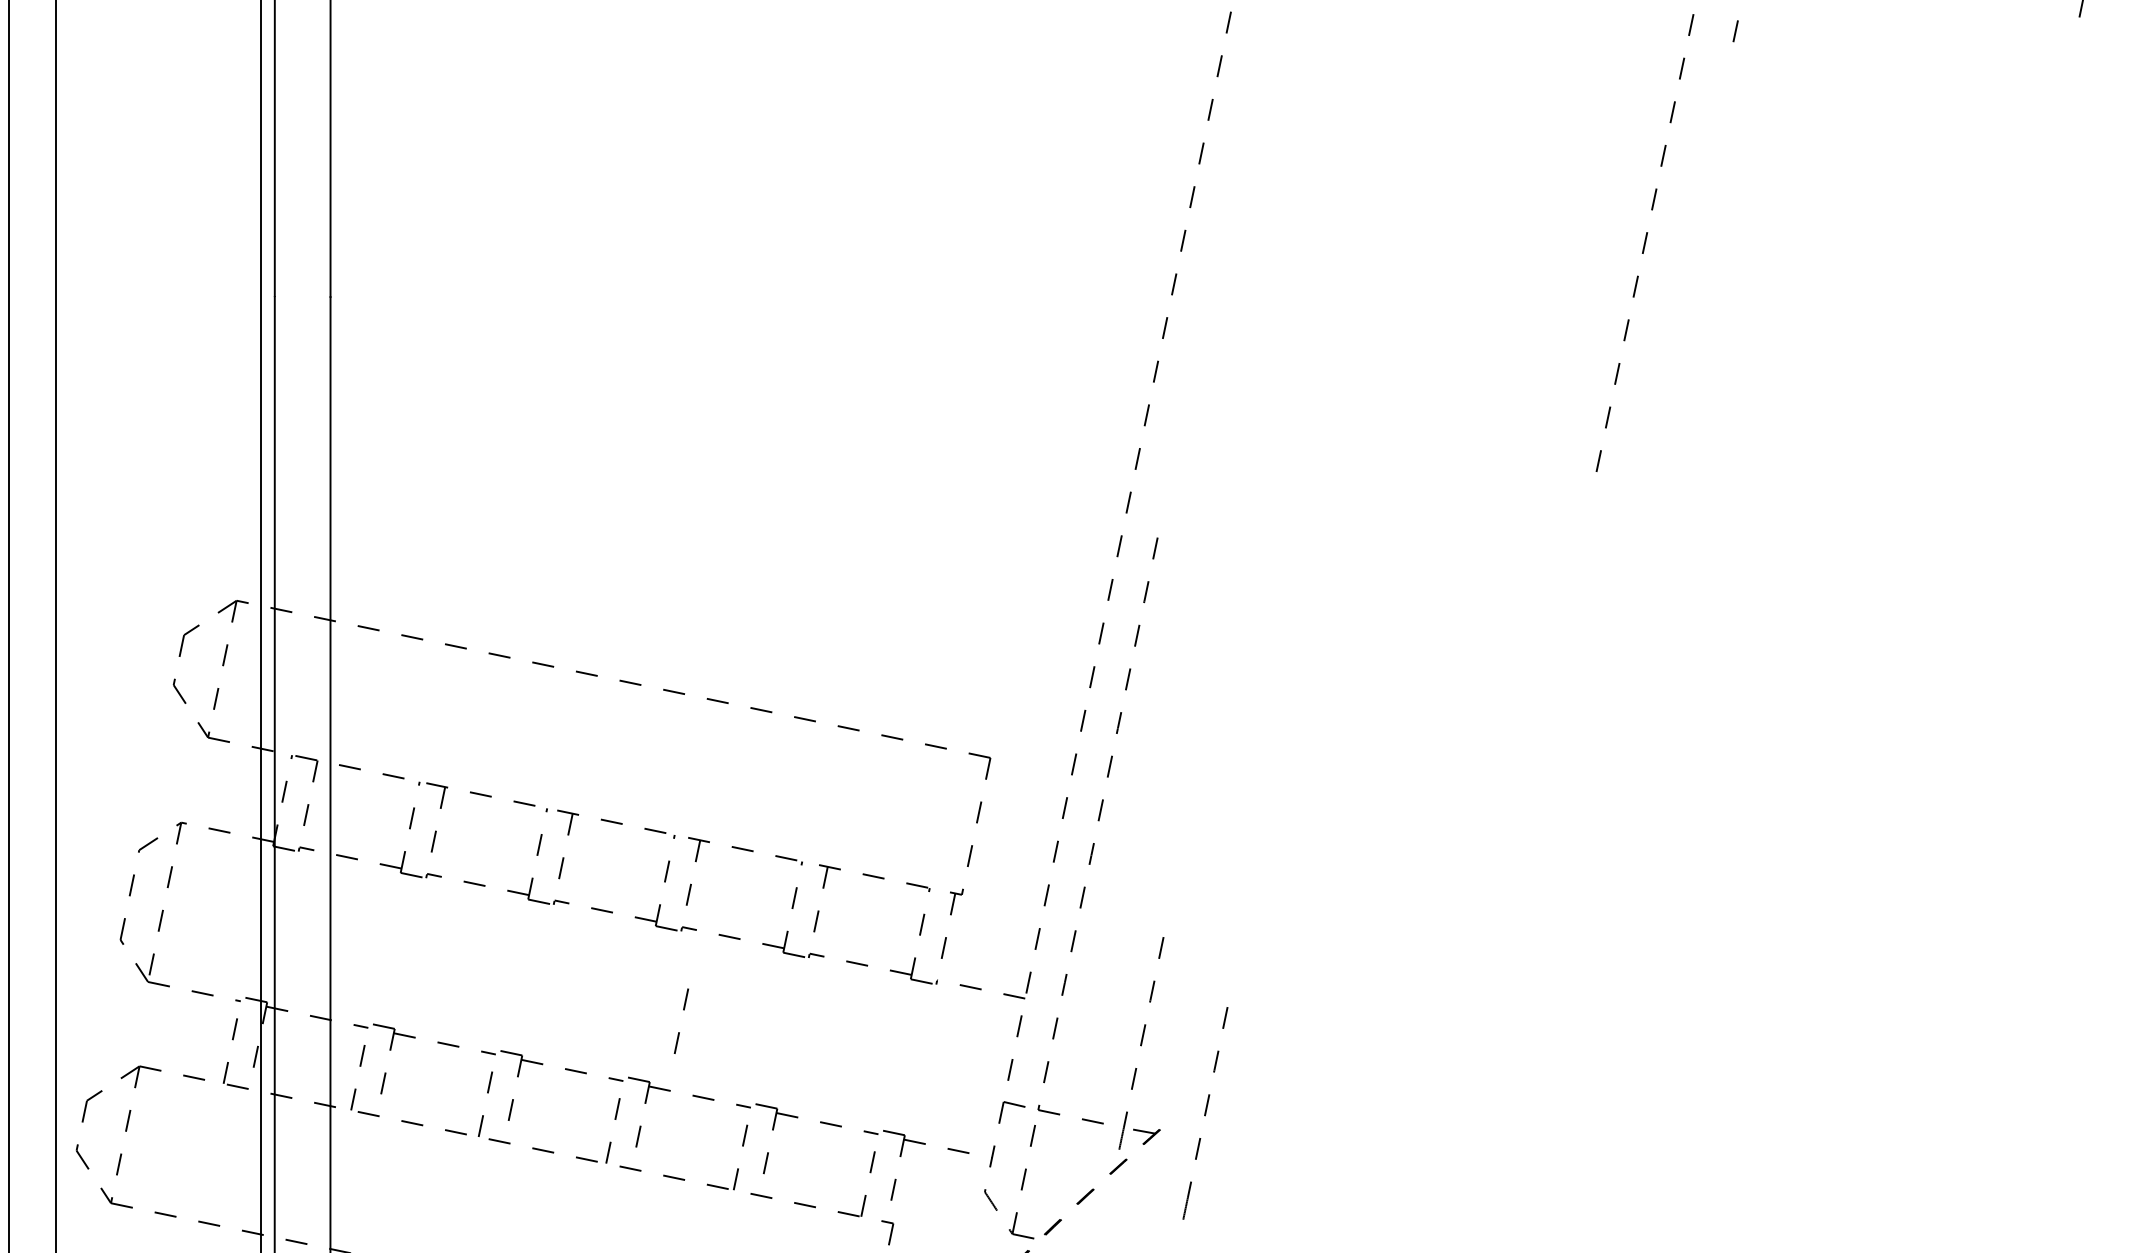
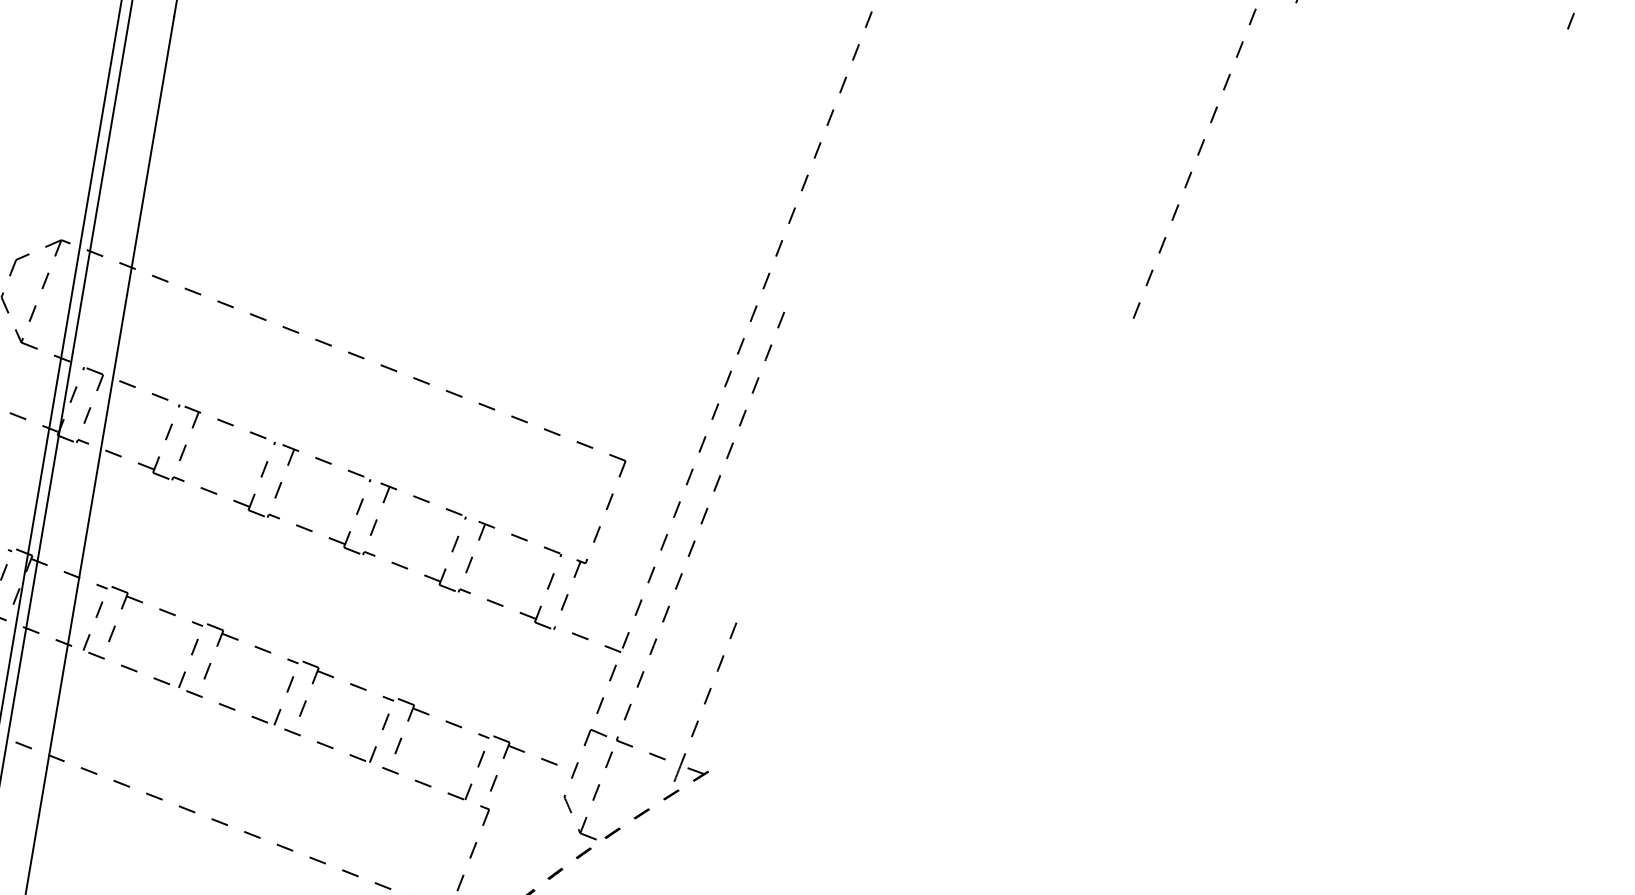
line: (683, 1010) -> (354, 616), removed
part: (1205, 1113) -> (745, 765), removed

